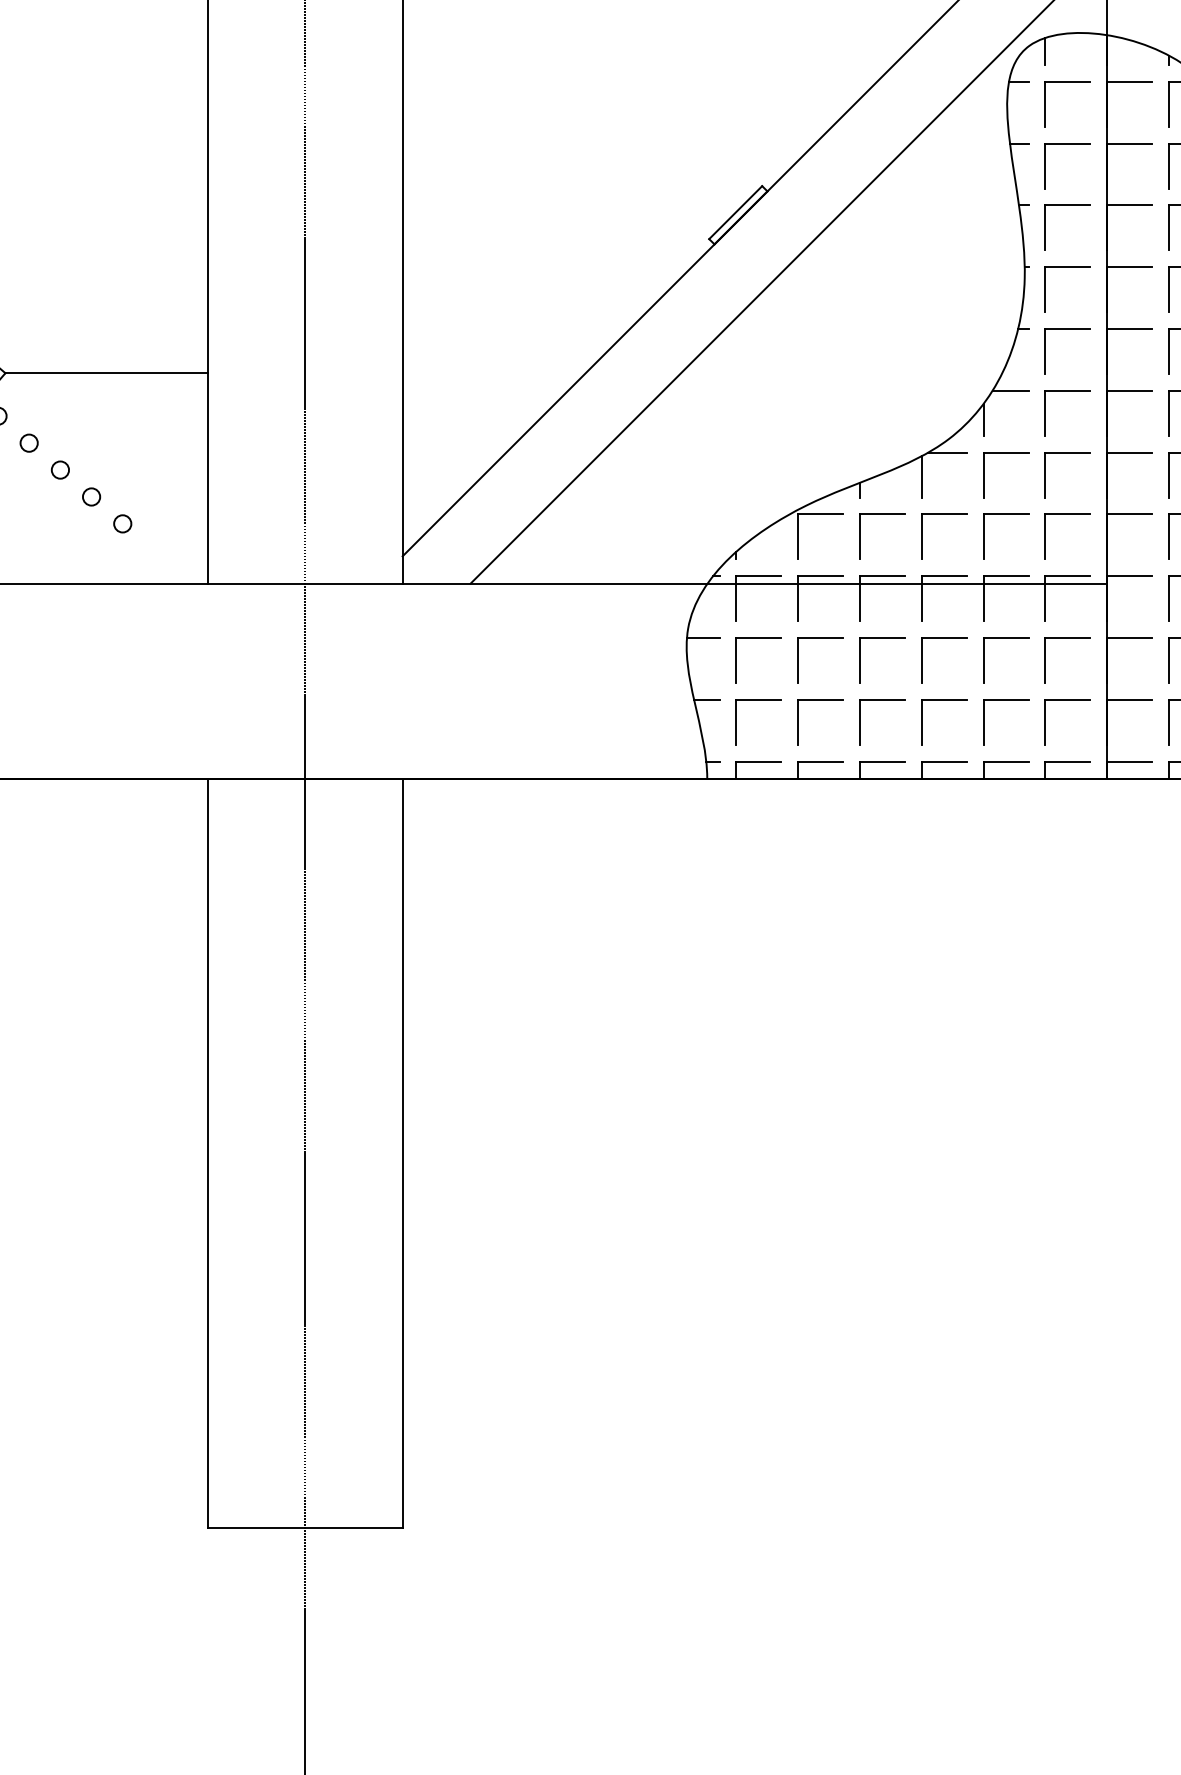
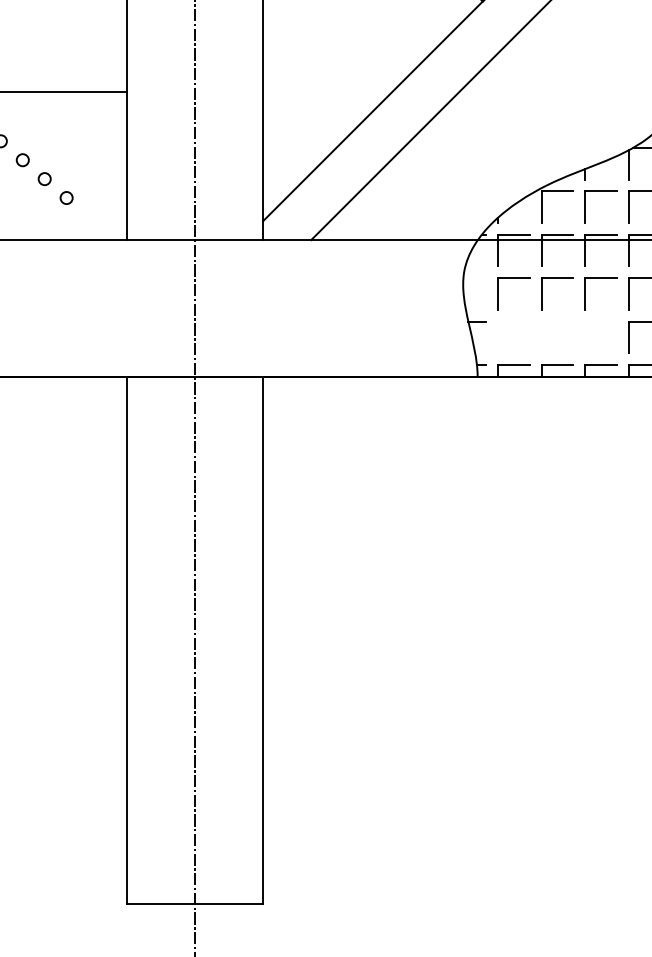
line: (702, 638) -> (474, 278), removed
part: (758, 700) -> (513, 322), removed
part: (820, 700) -> (557, 322), removed
part: (882, 700) -> (600, 322), removed

